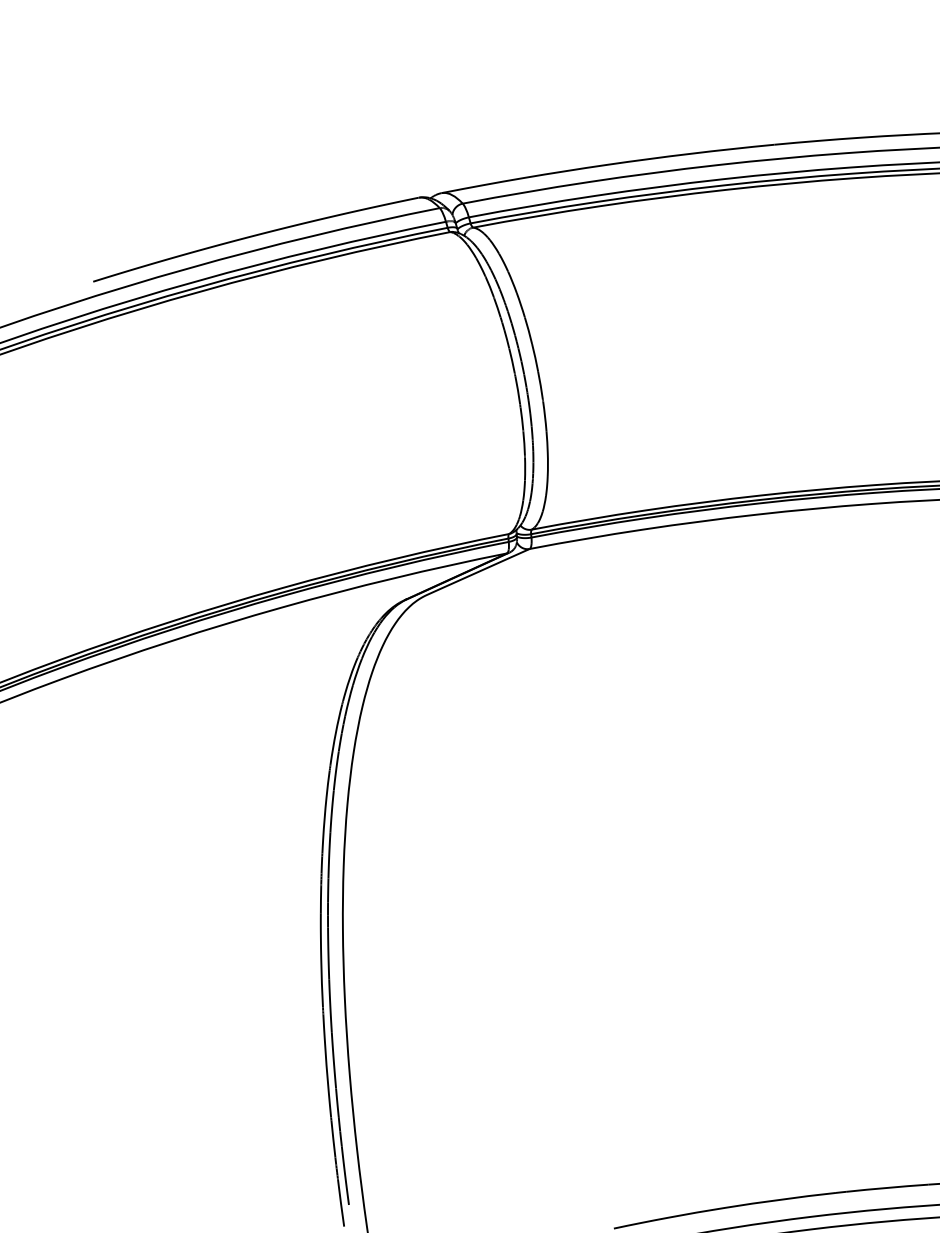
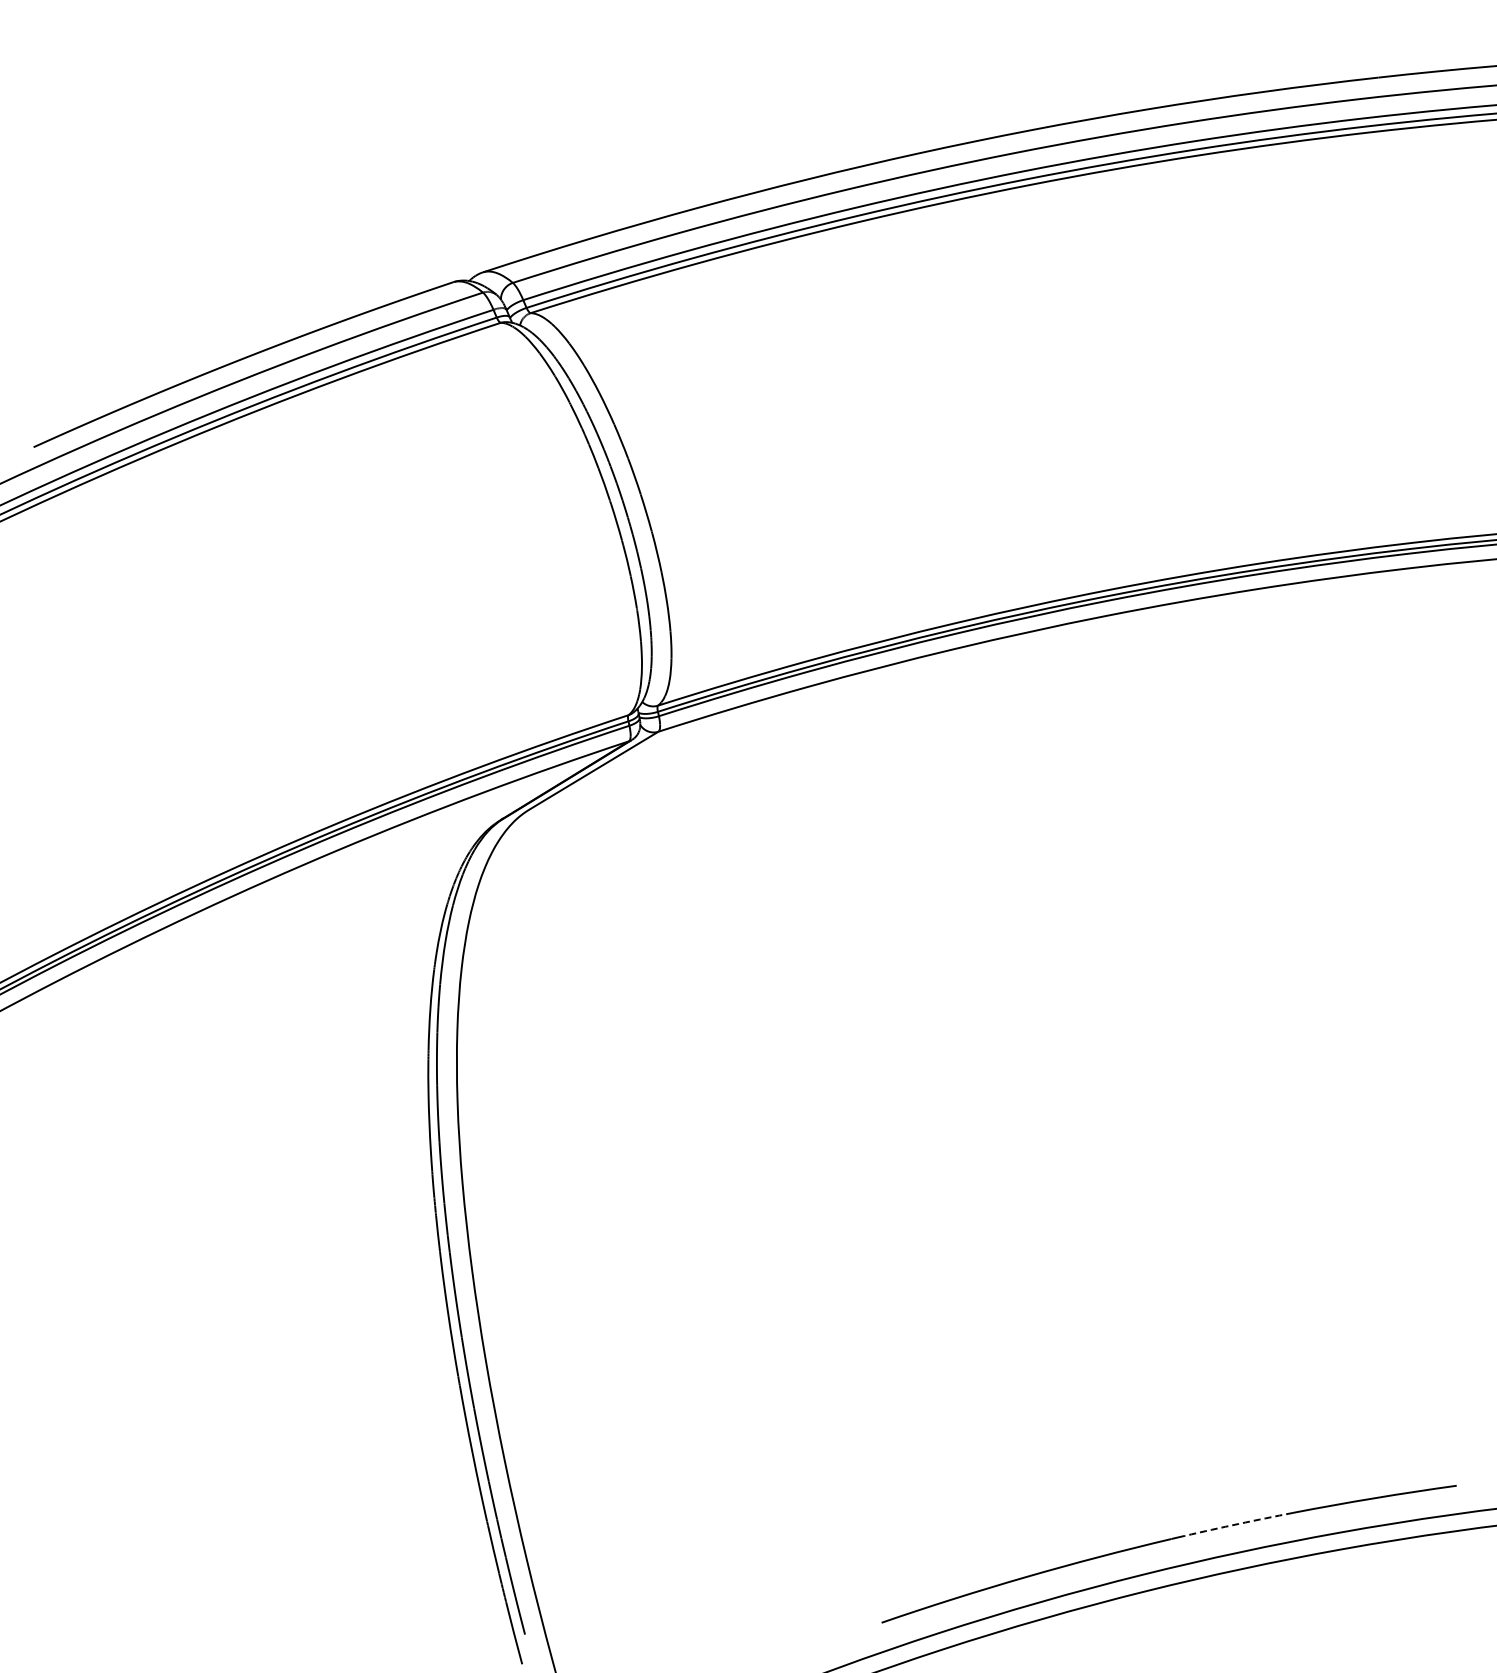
arc: (886, 1187) -> (1238, 1523), solid -> dashed

